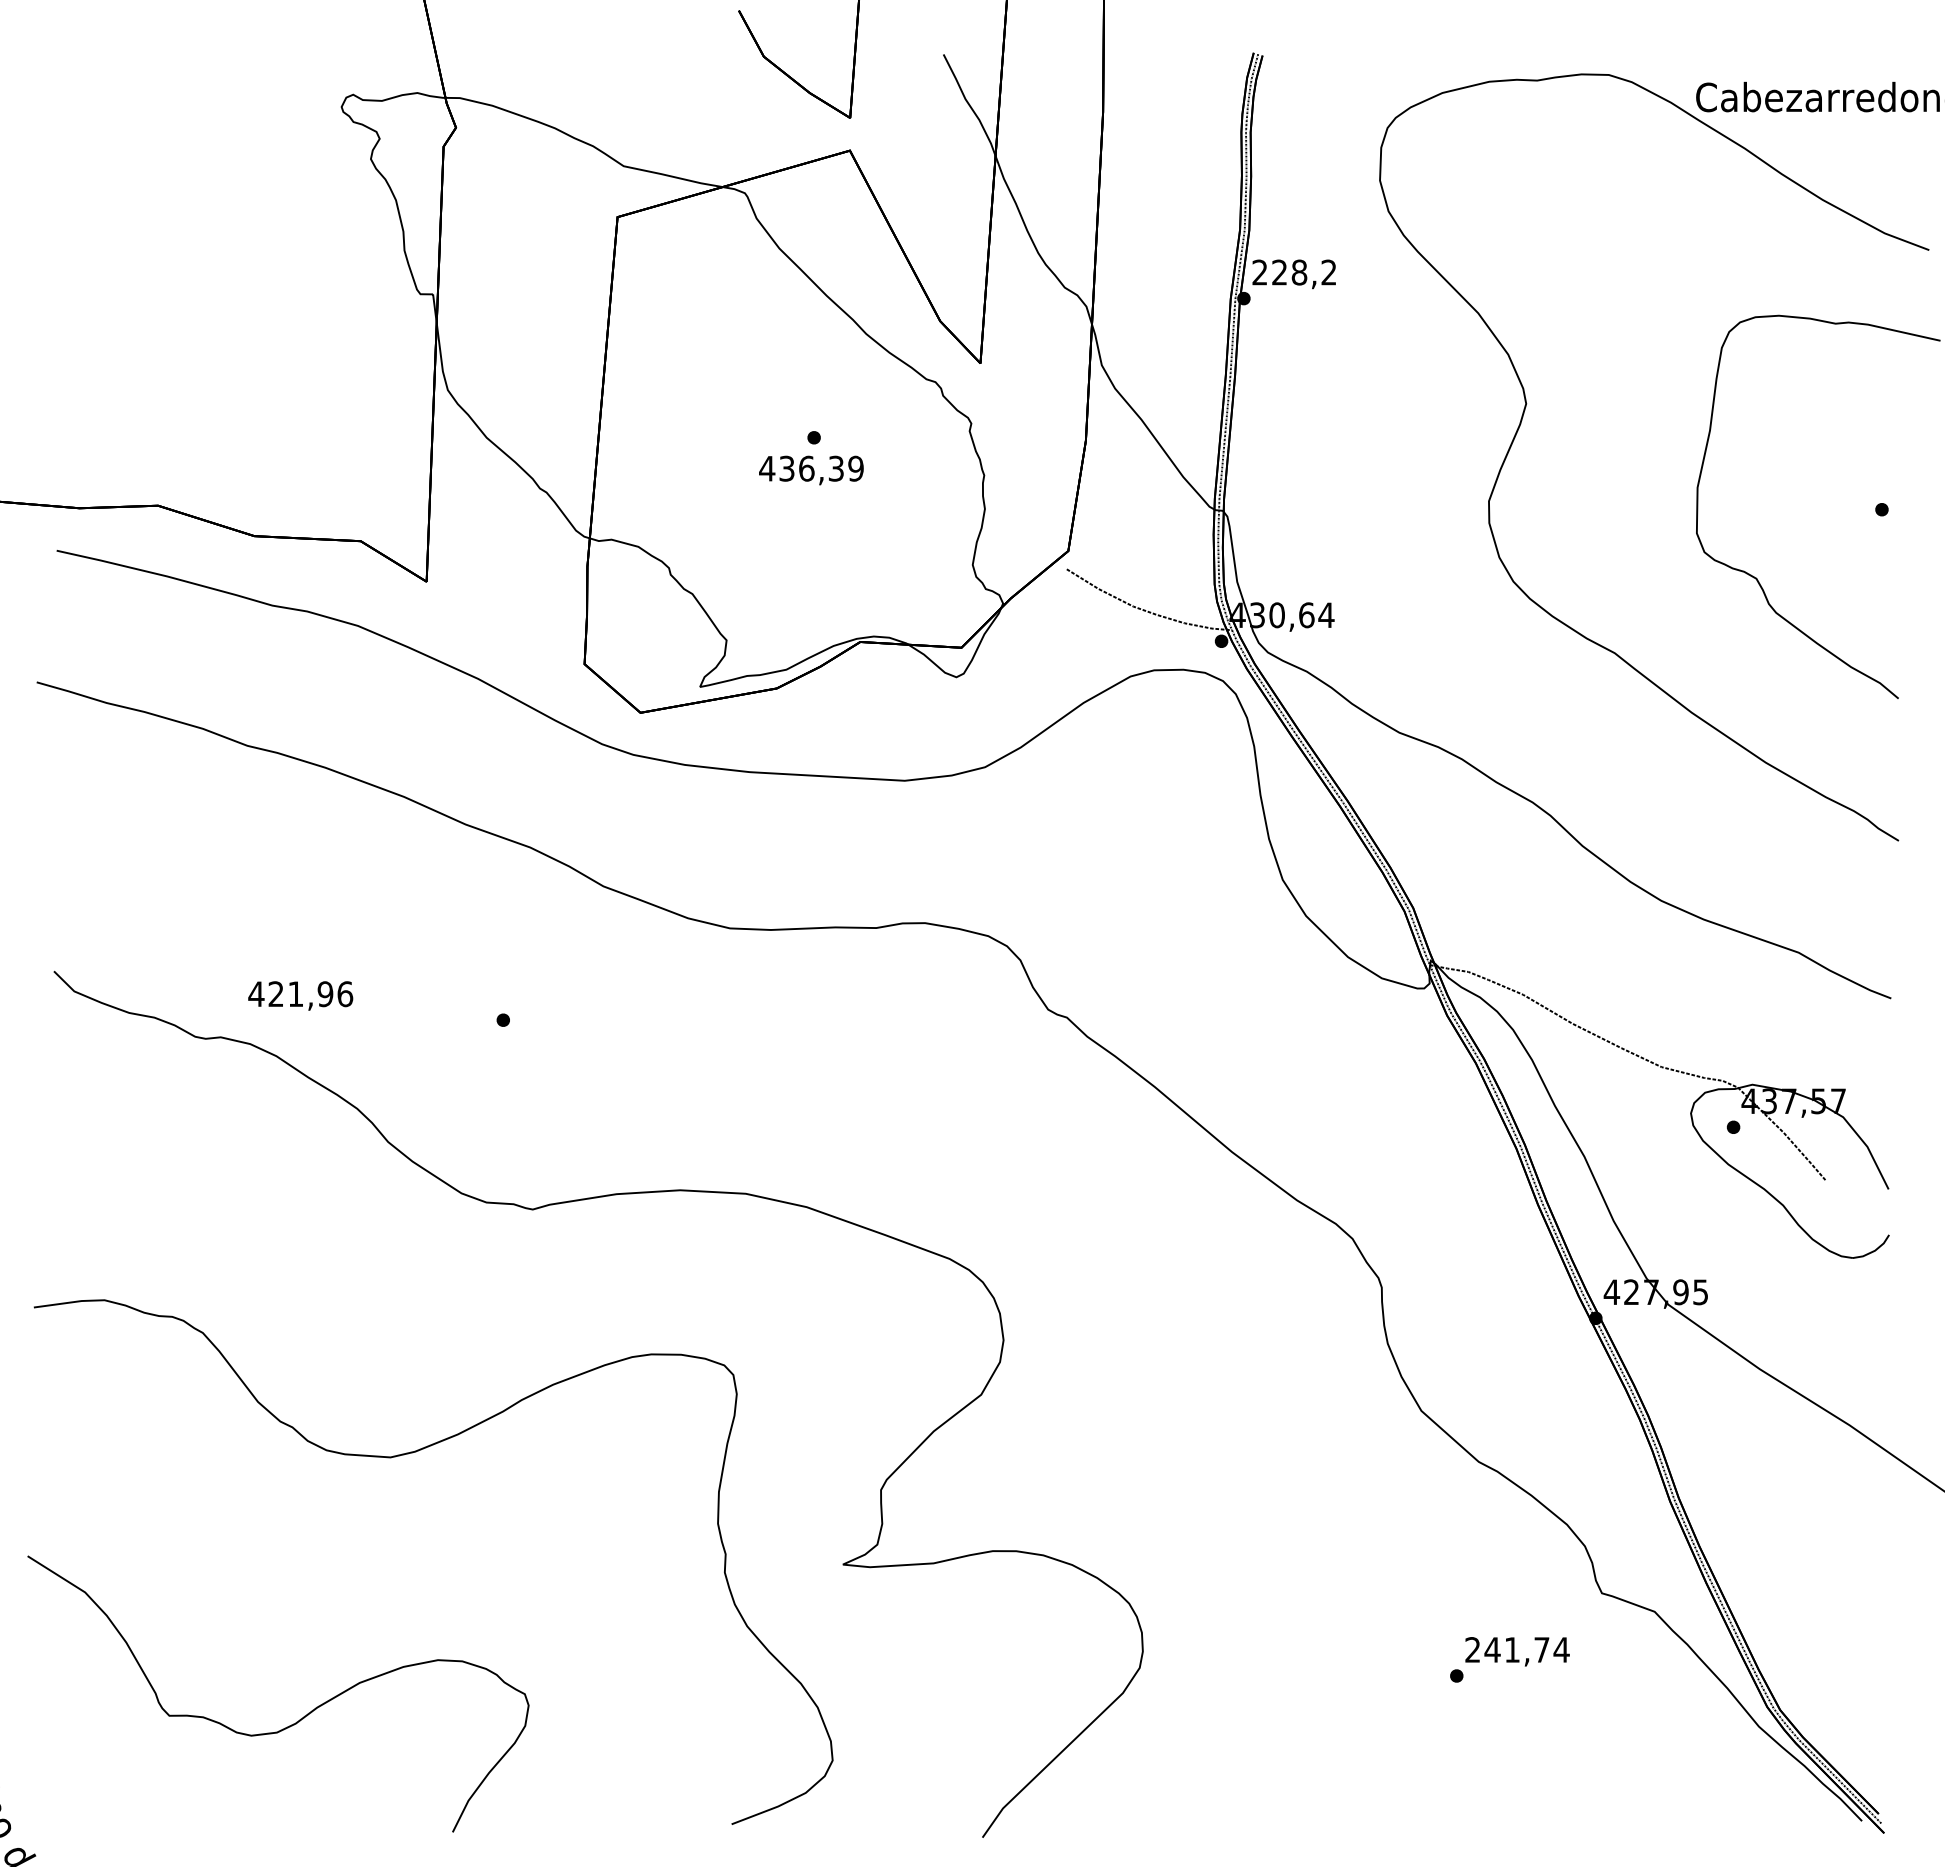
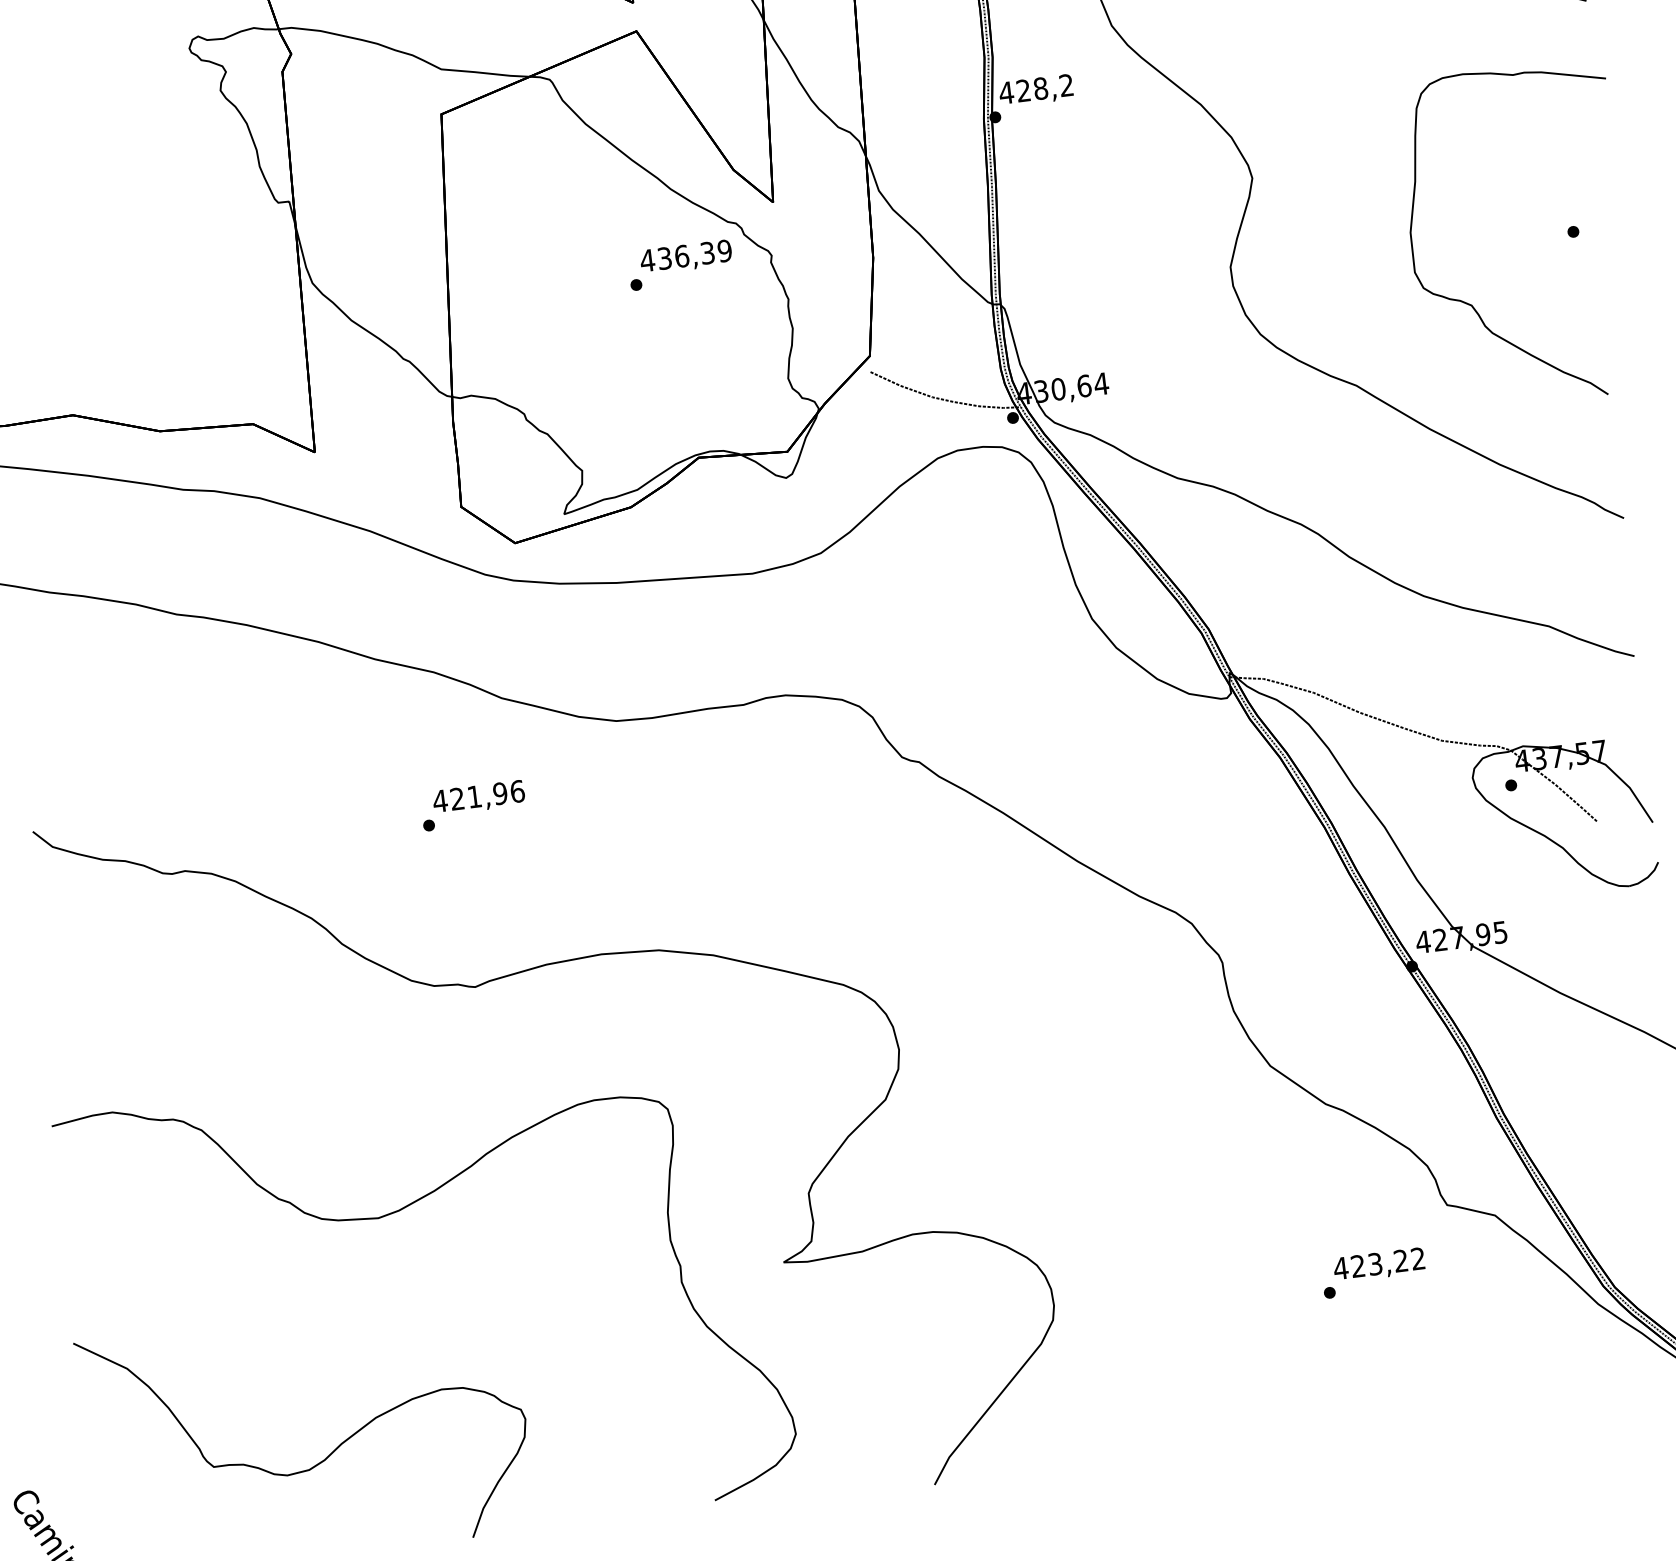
text: (1259, 272) -> (1006, 92), 228,2 -> 428,2
text: (811, 470) -> (686, 257), moved
text: (300, 995) -> (478, 797), moved
text: (1516, 1649) -> (1378, 1263), 241,74 -> 423,22

